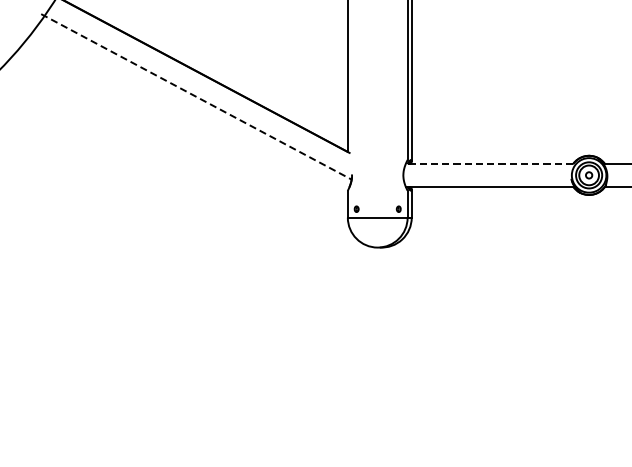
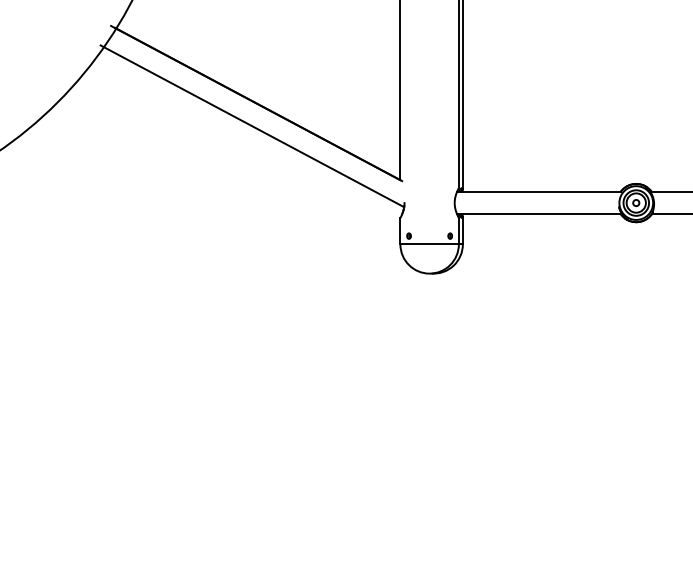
line: (196, 97) -> (252, 126), dashed -> solid
line: (489, 164) -> (538, 192), dashed -> solid

